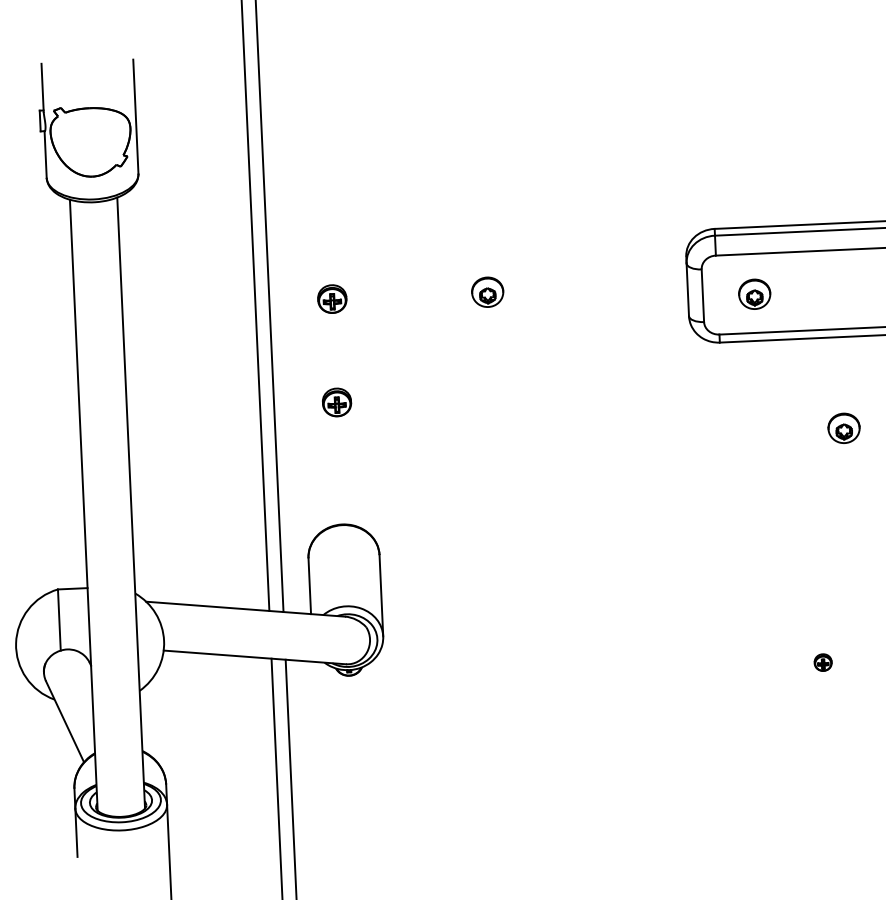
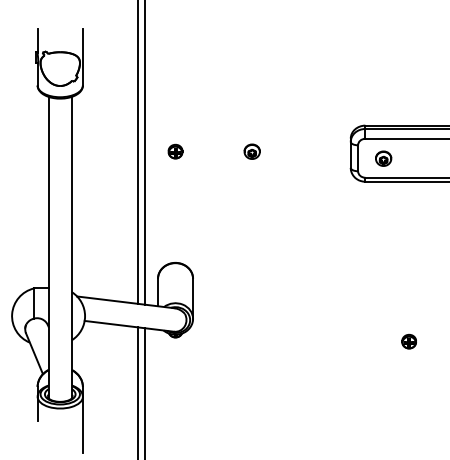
part: (336, 402) -> (175, 202), removed
part: (843, 427) -> (424, 226), removed
part: (821, 662) -> (408, 341), size x1.67

